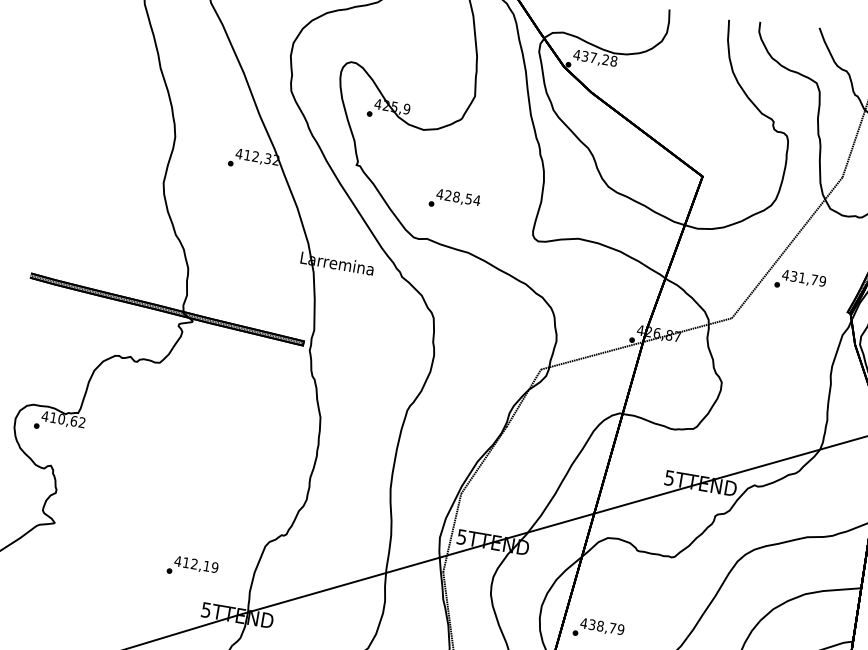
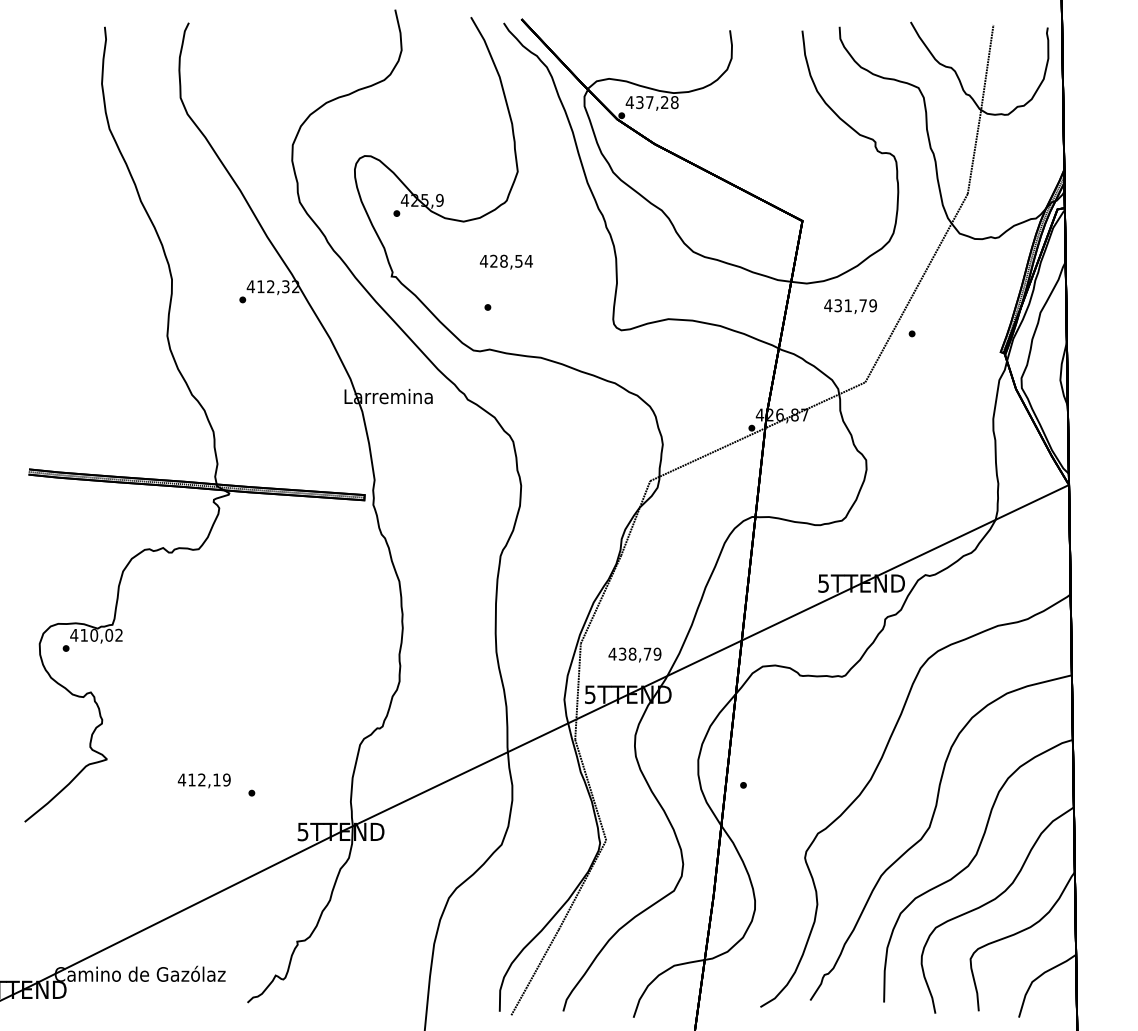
text: (457, 197) -> (505, 261), moved
text: (803, 278) -> (850, 306), moved
text: (74, 420) -> (109, 634), 410,62 -> 410,02
text: (195, 564) -> (203, 780), moved
text: (601, 626) -> (634, 654), moved

